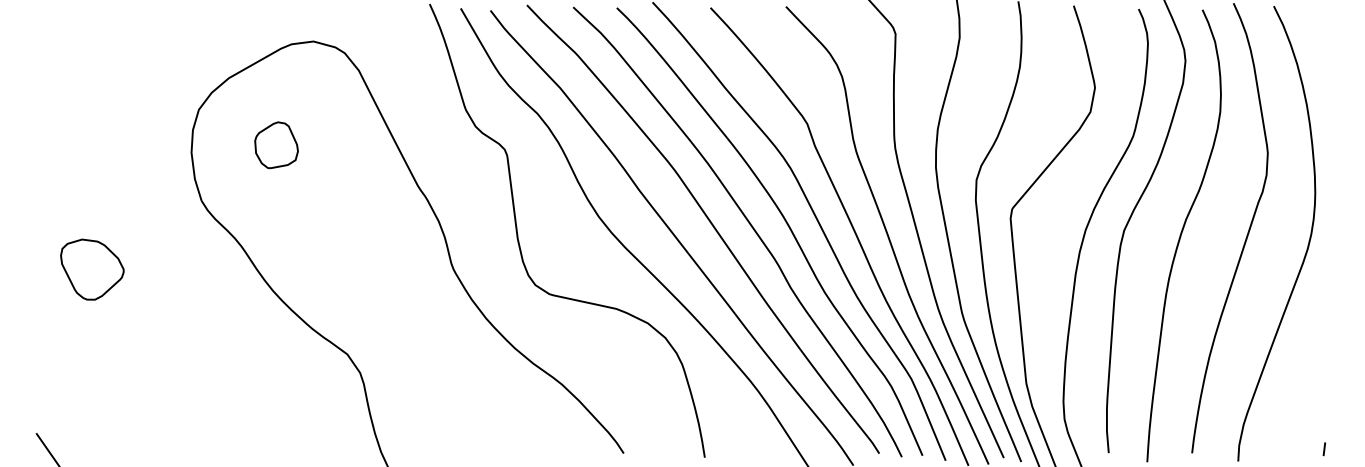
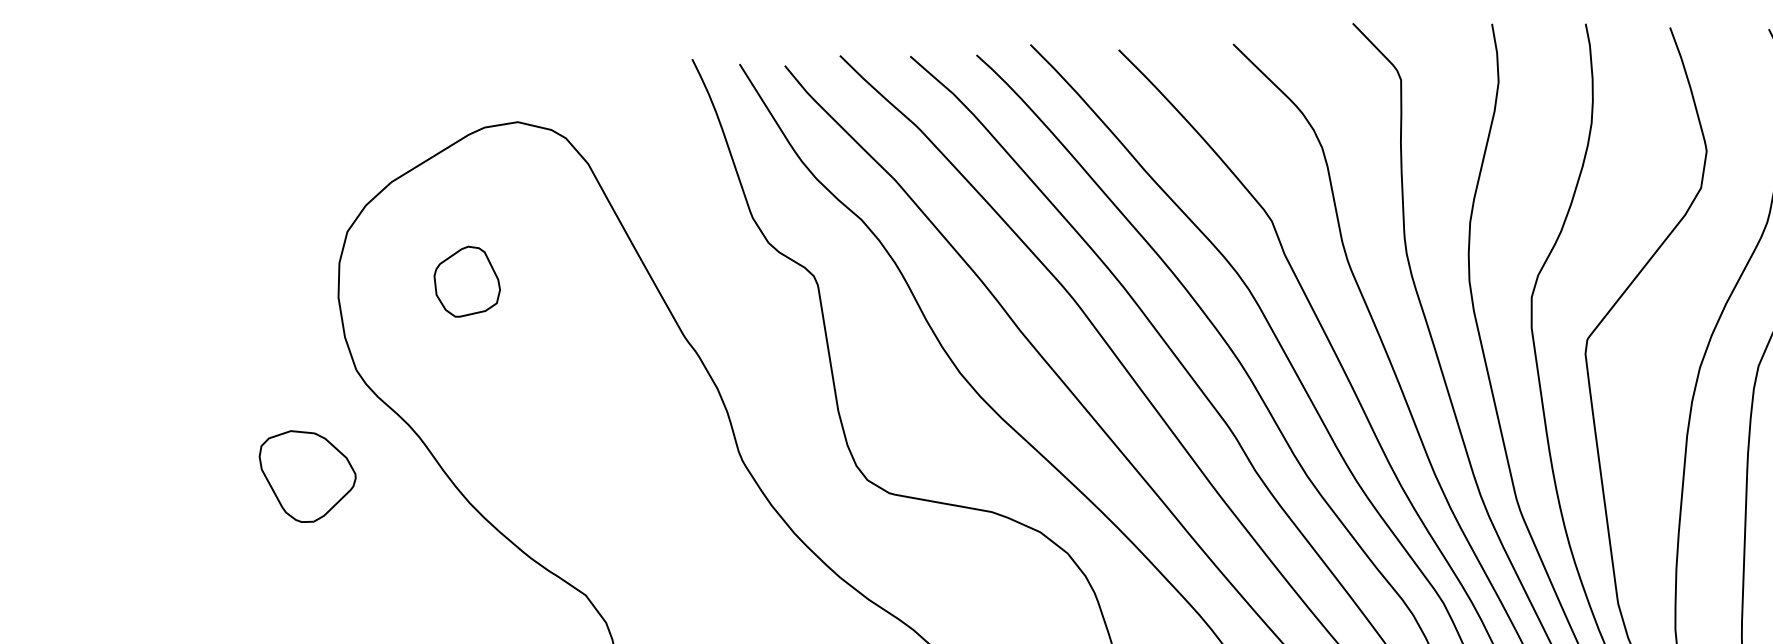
part: (92, 269) -> (308, 476), moved

